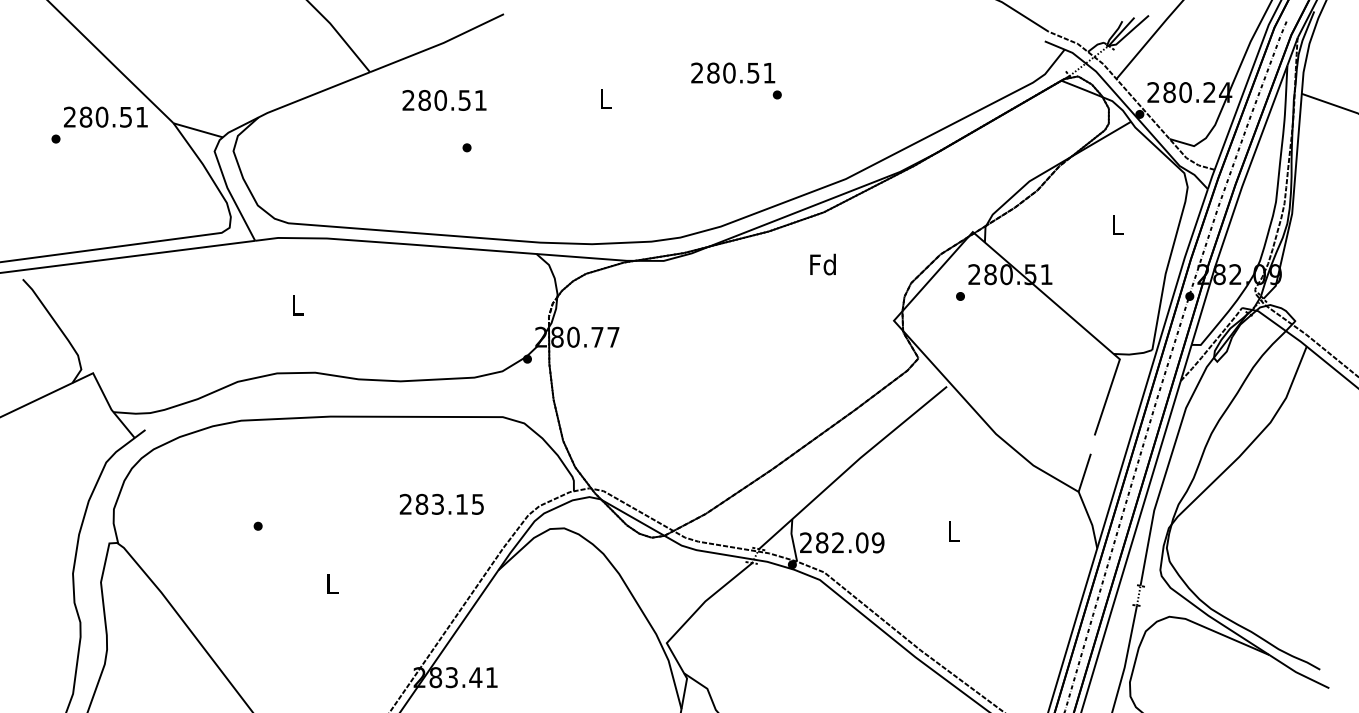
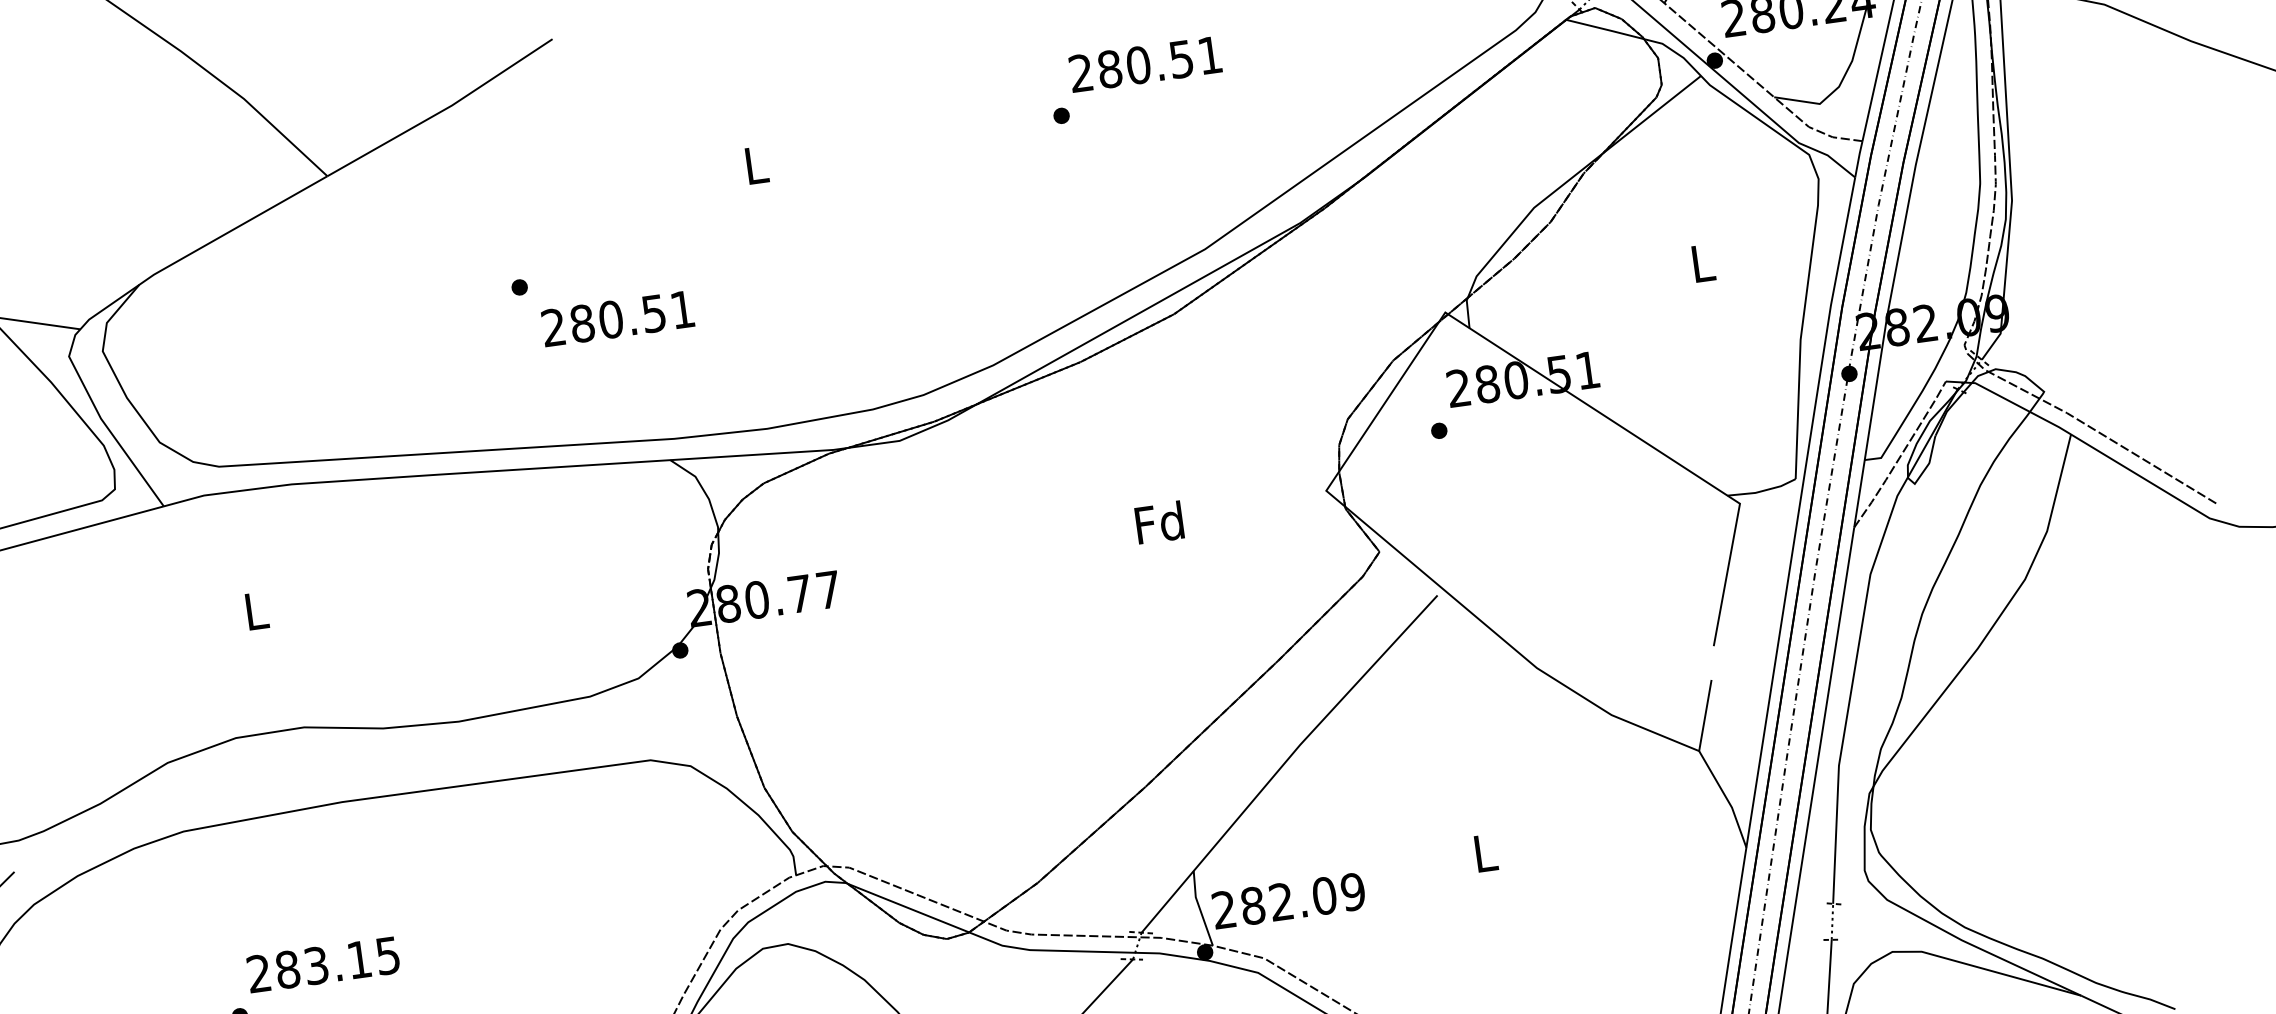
text: (733, 72) -> (1145, 63), moved
text: (444, 100) -> (617, 318), moved
text: (822, 264) -> (1158, 522), moved
text: (441, 503) -> (322, 963), moved

